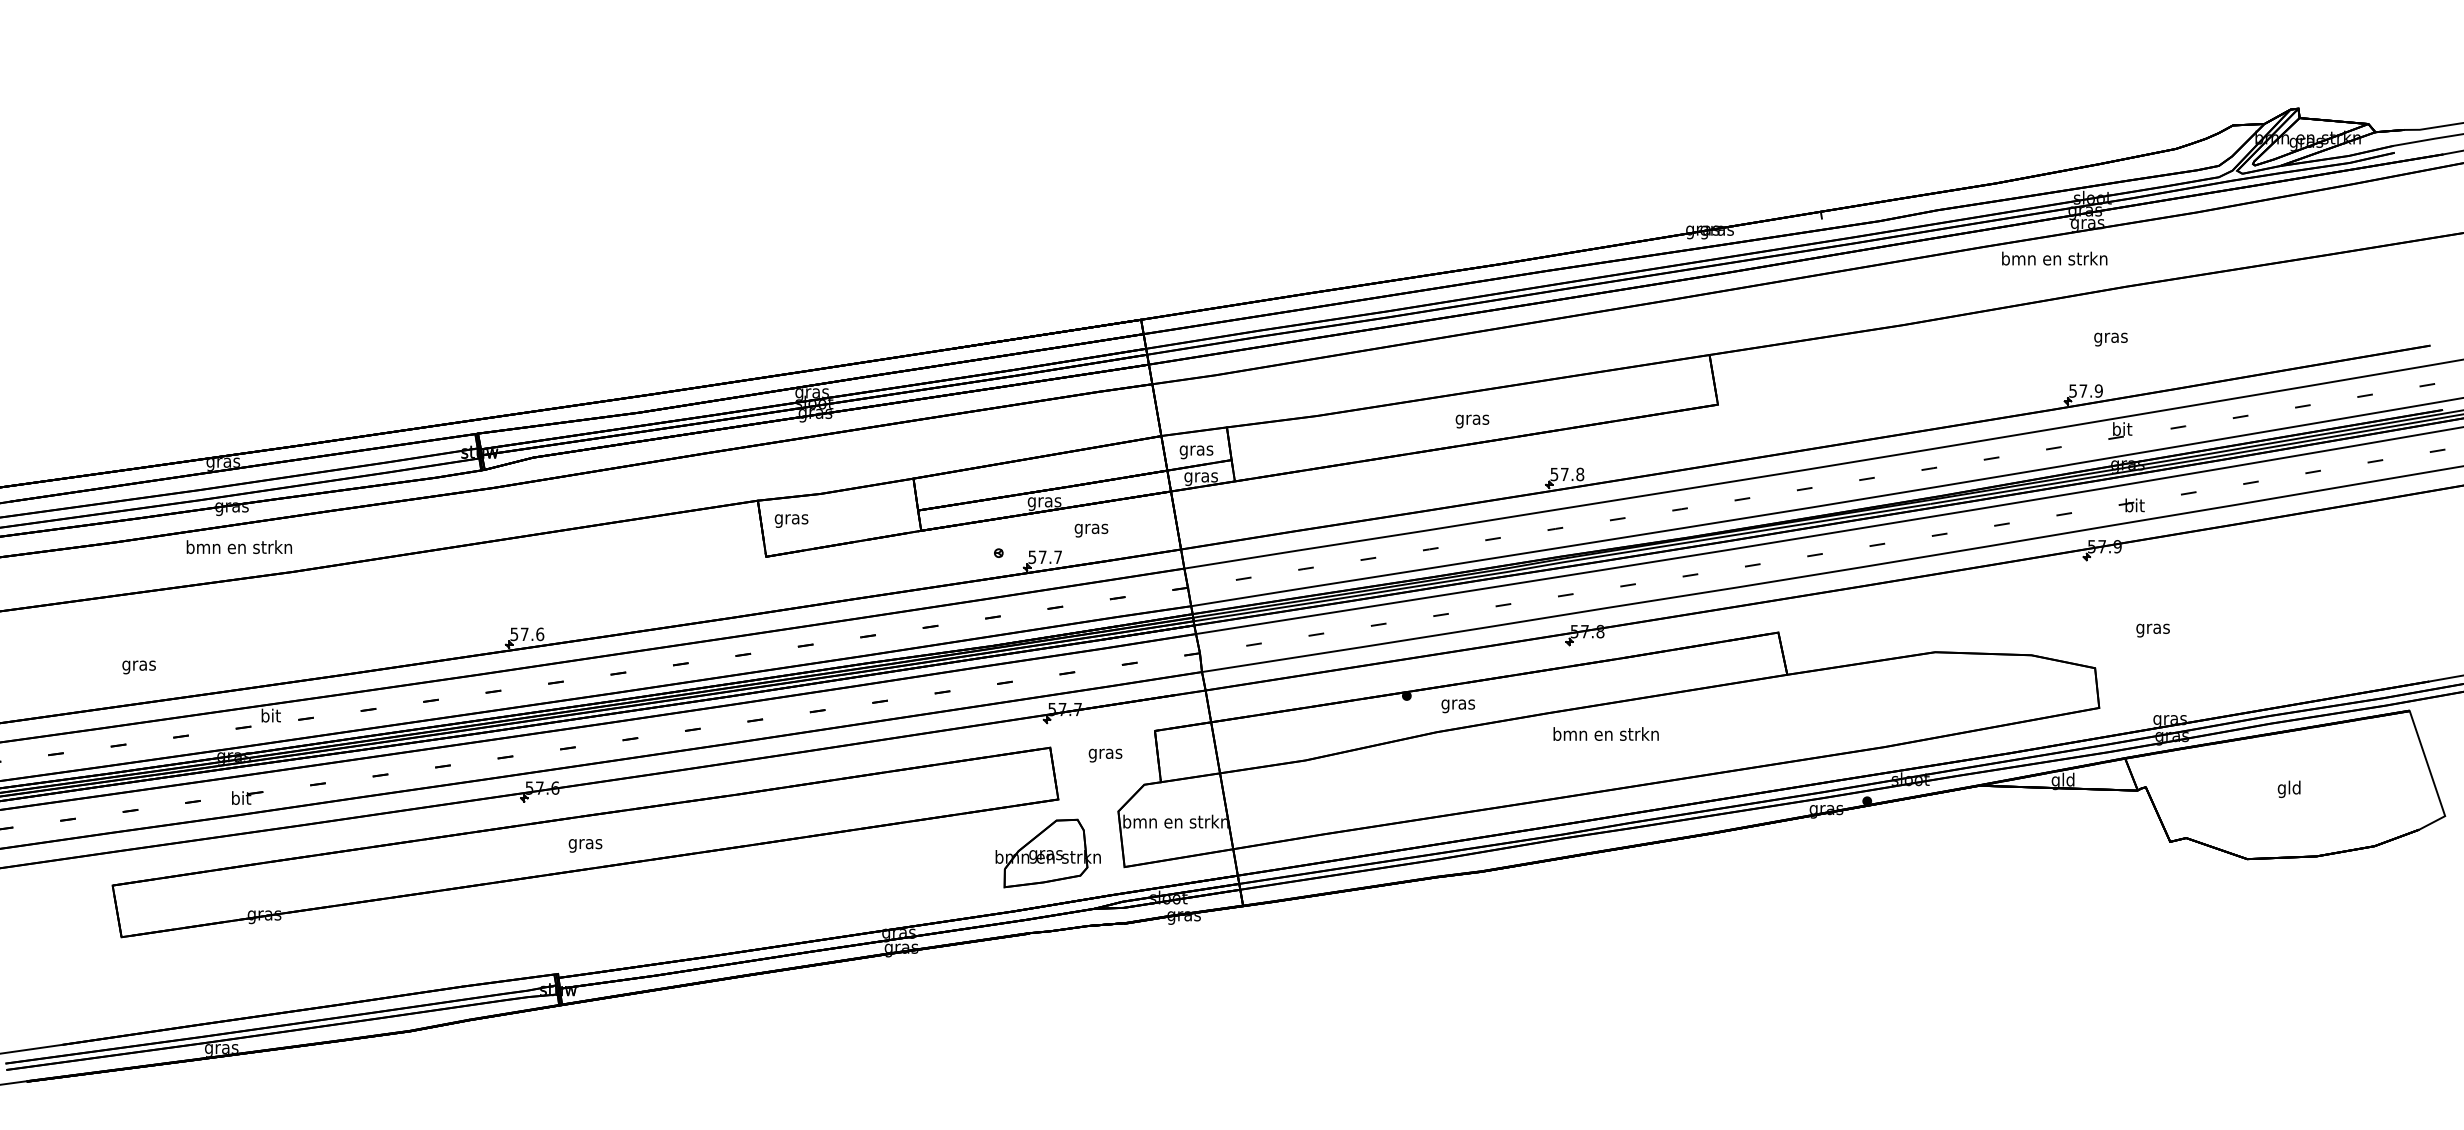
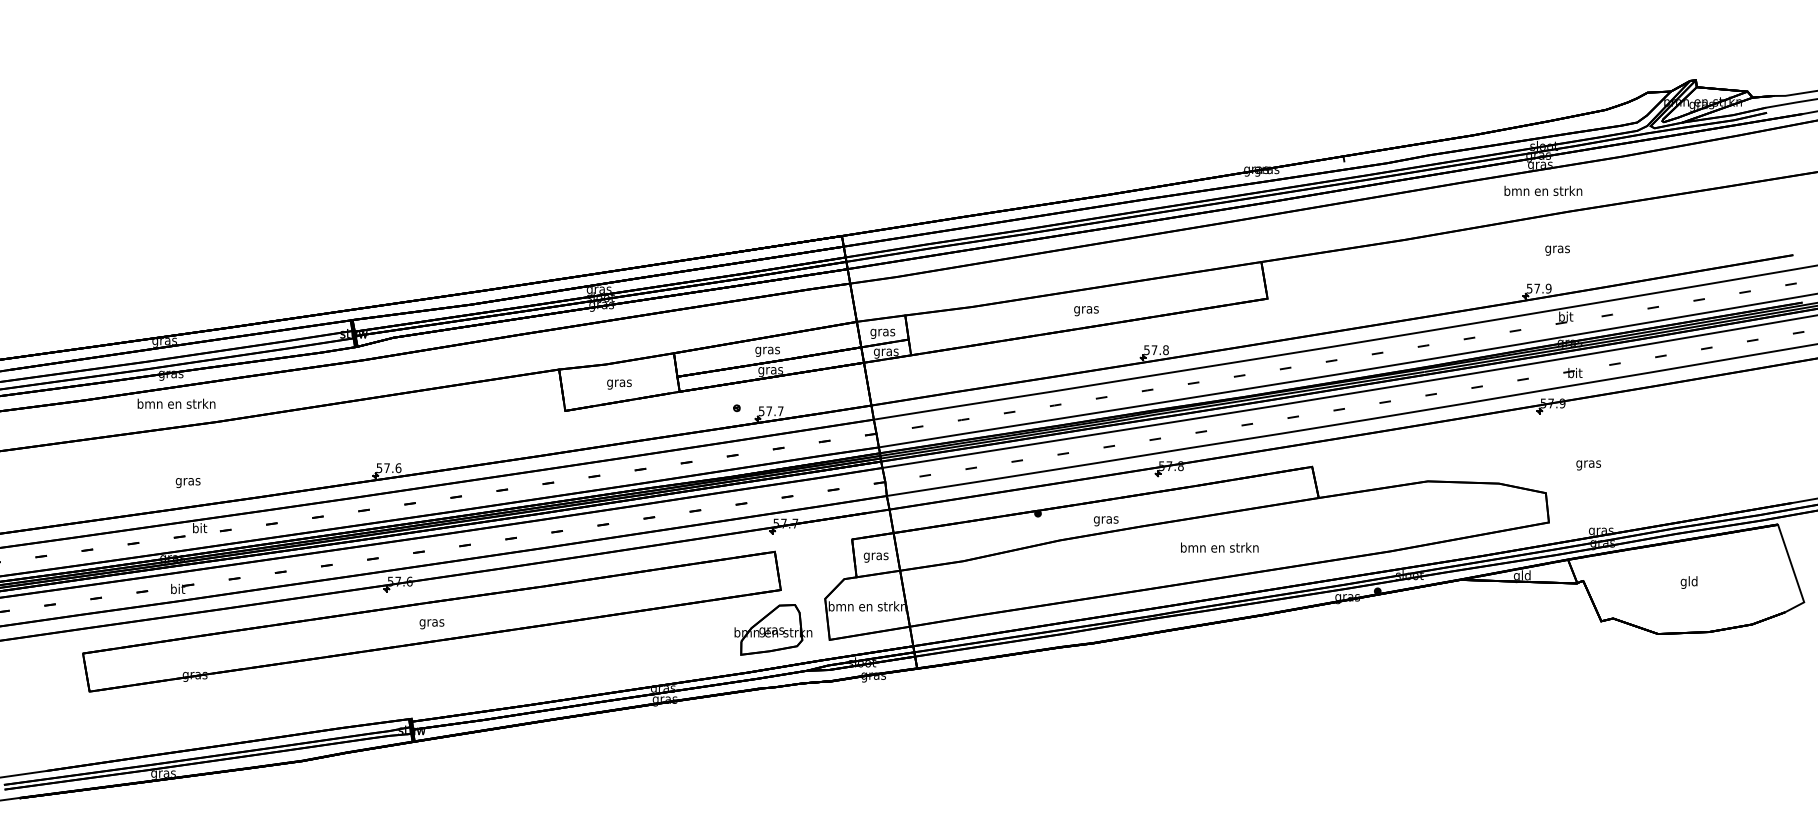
text: (2054, 258) -> (1543, 190), moved
text: (791, 520) -> (619, 384), moved
text: (1091, 530) -> (767, 351), moved
text: (138, 667) -> (187, 483), moved
text: (1457, 706) -> (1105, 521), moved
text: (1605, 733) -> (1219, 547), moved
text: (1105, 755) -> (876, 557), moved

